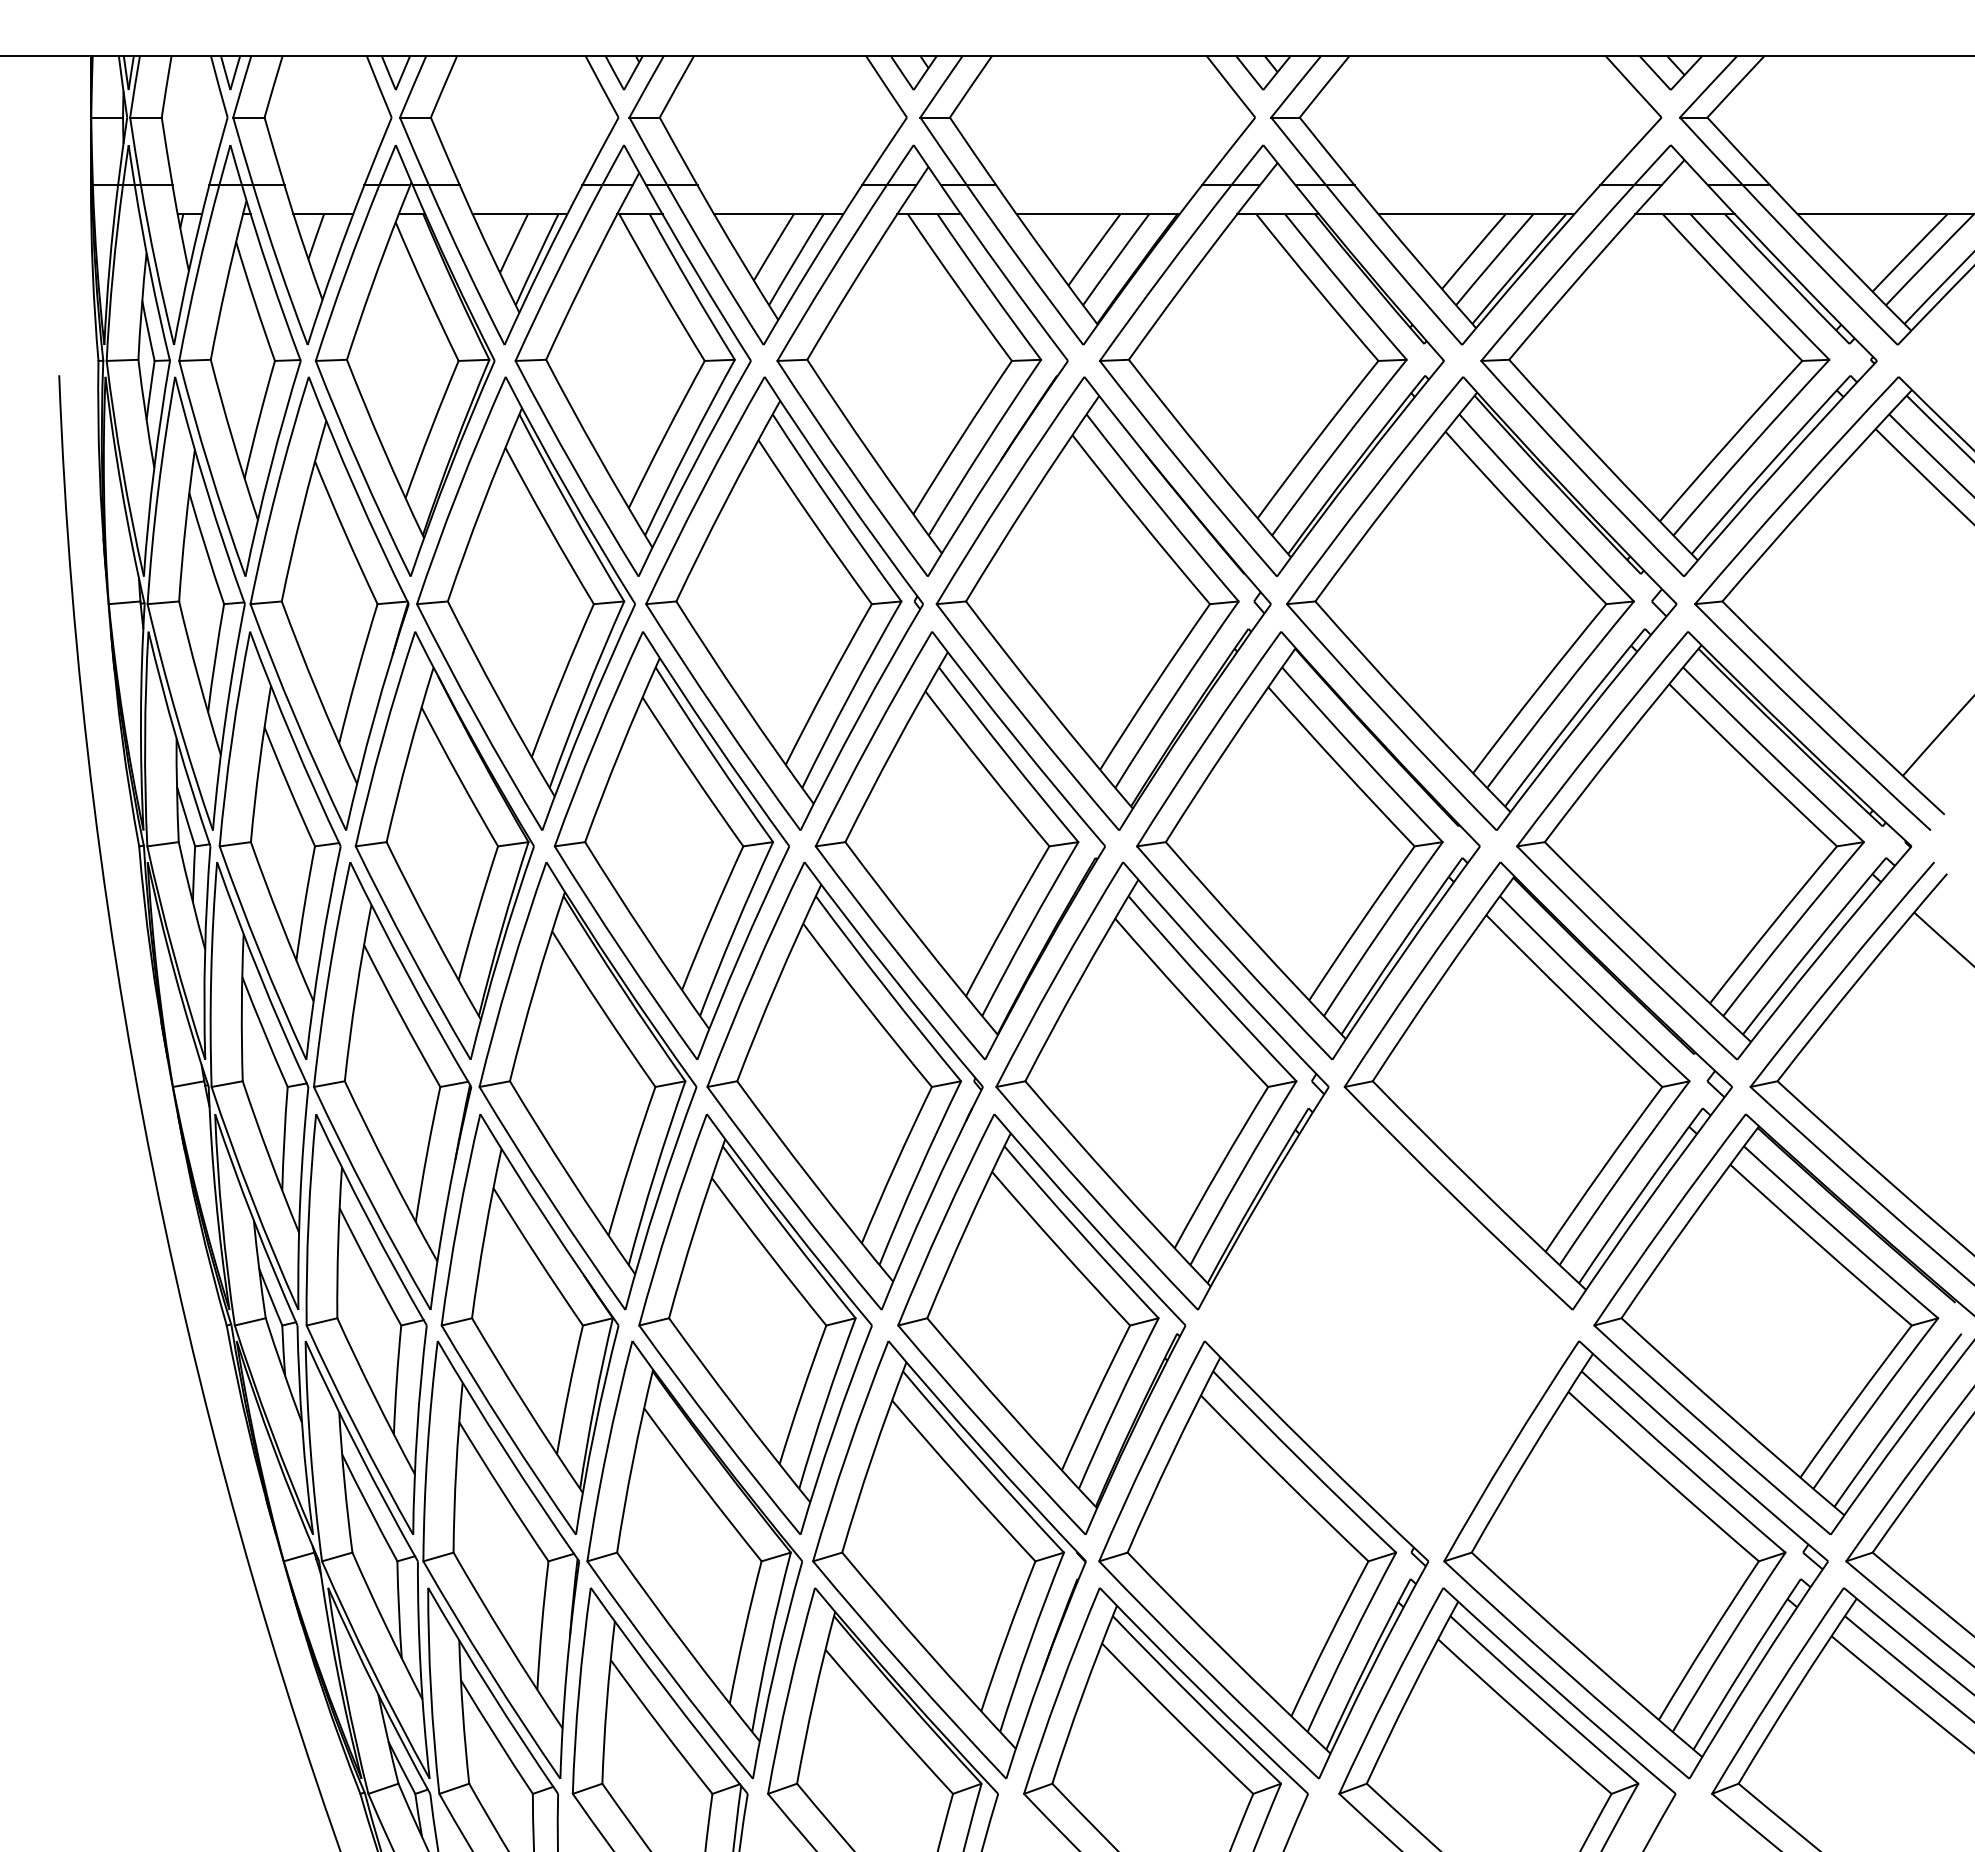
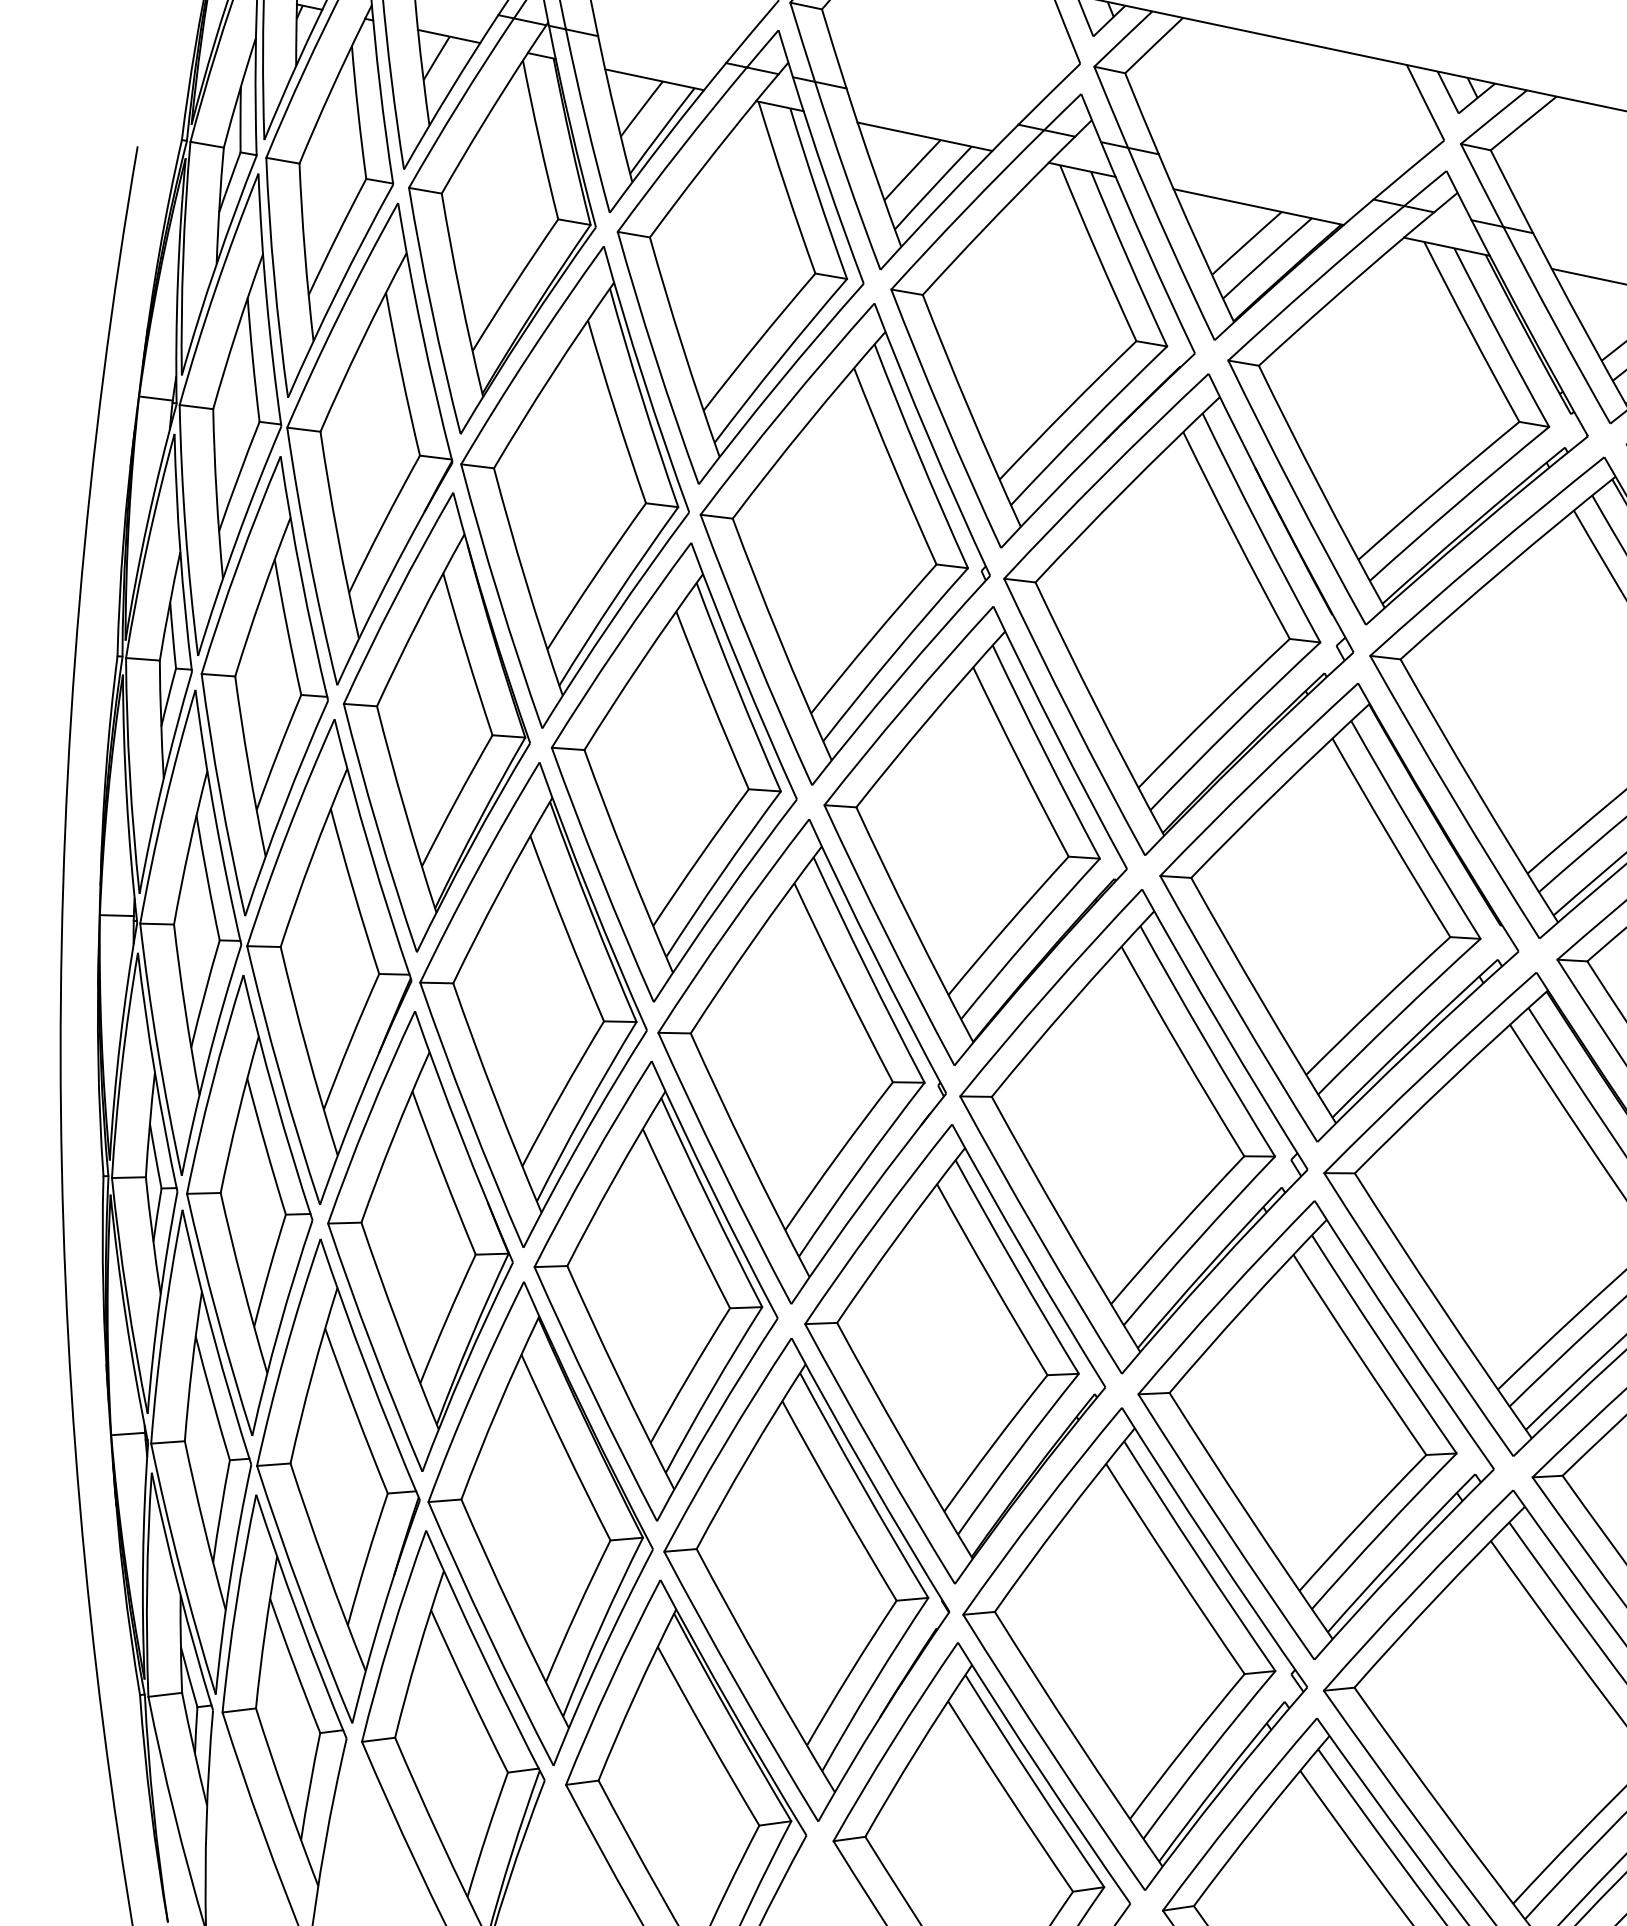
part: (1387, 1323) -> (1316, 1429), added

